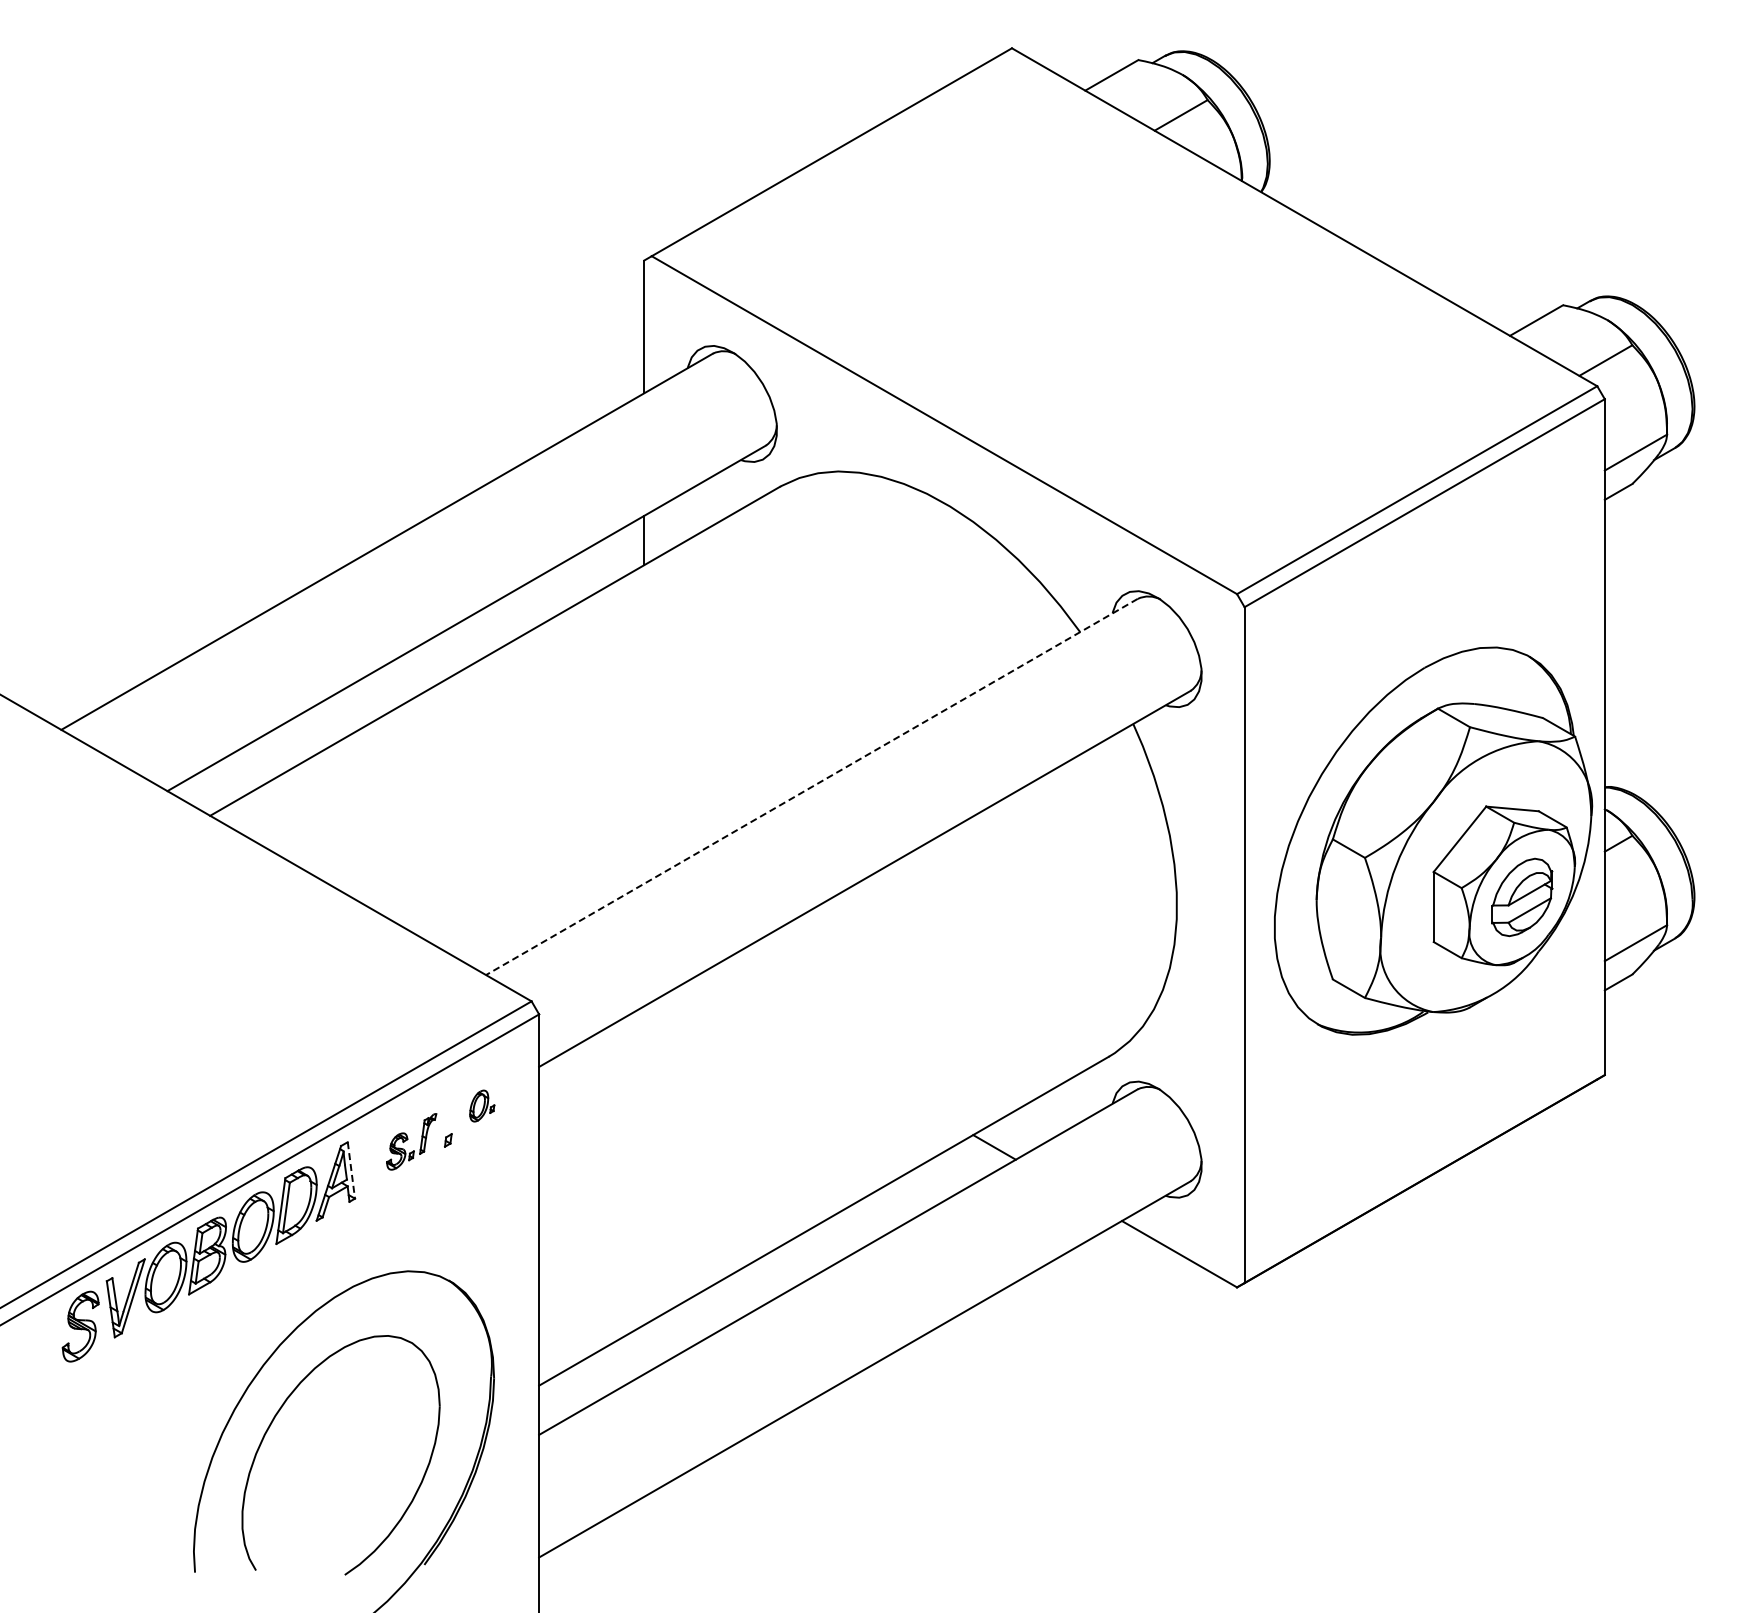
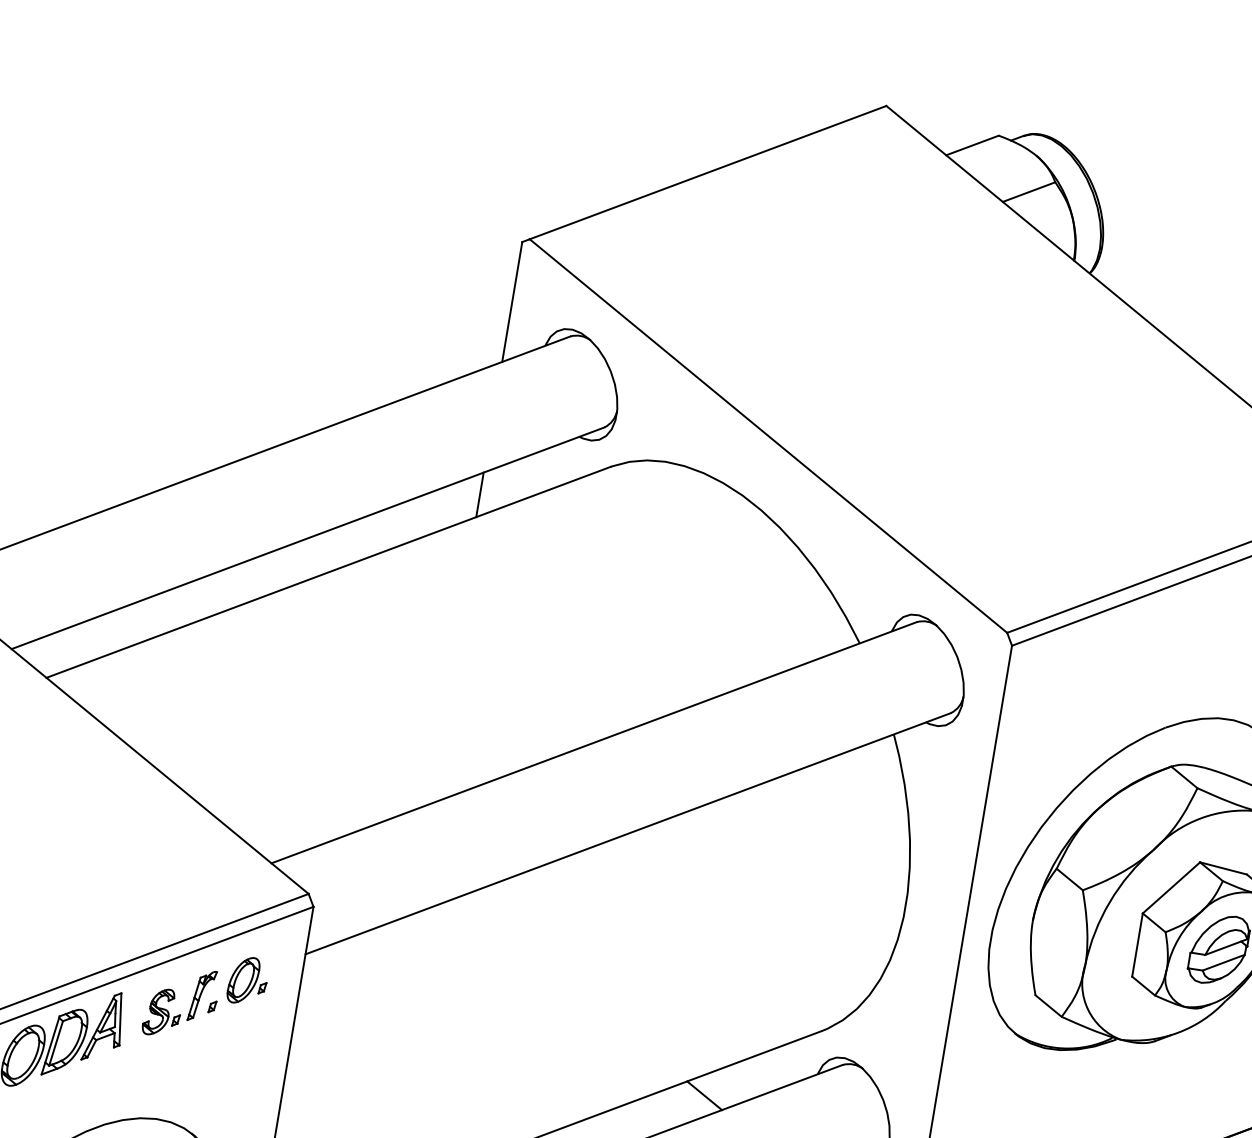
line: (811, 787) -> (593, 743), dashed -> solid
part: (482, 1105) -> (248, 980), size x1.67
part: (411, 1141) -> (179, 1002), size x1.43
line: (351, 1170) -> (120, 1019), dashed -> solid

